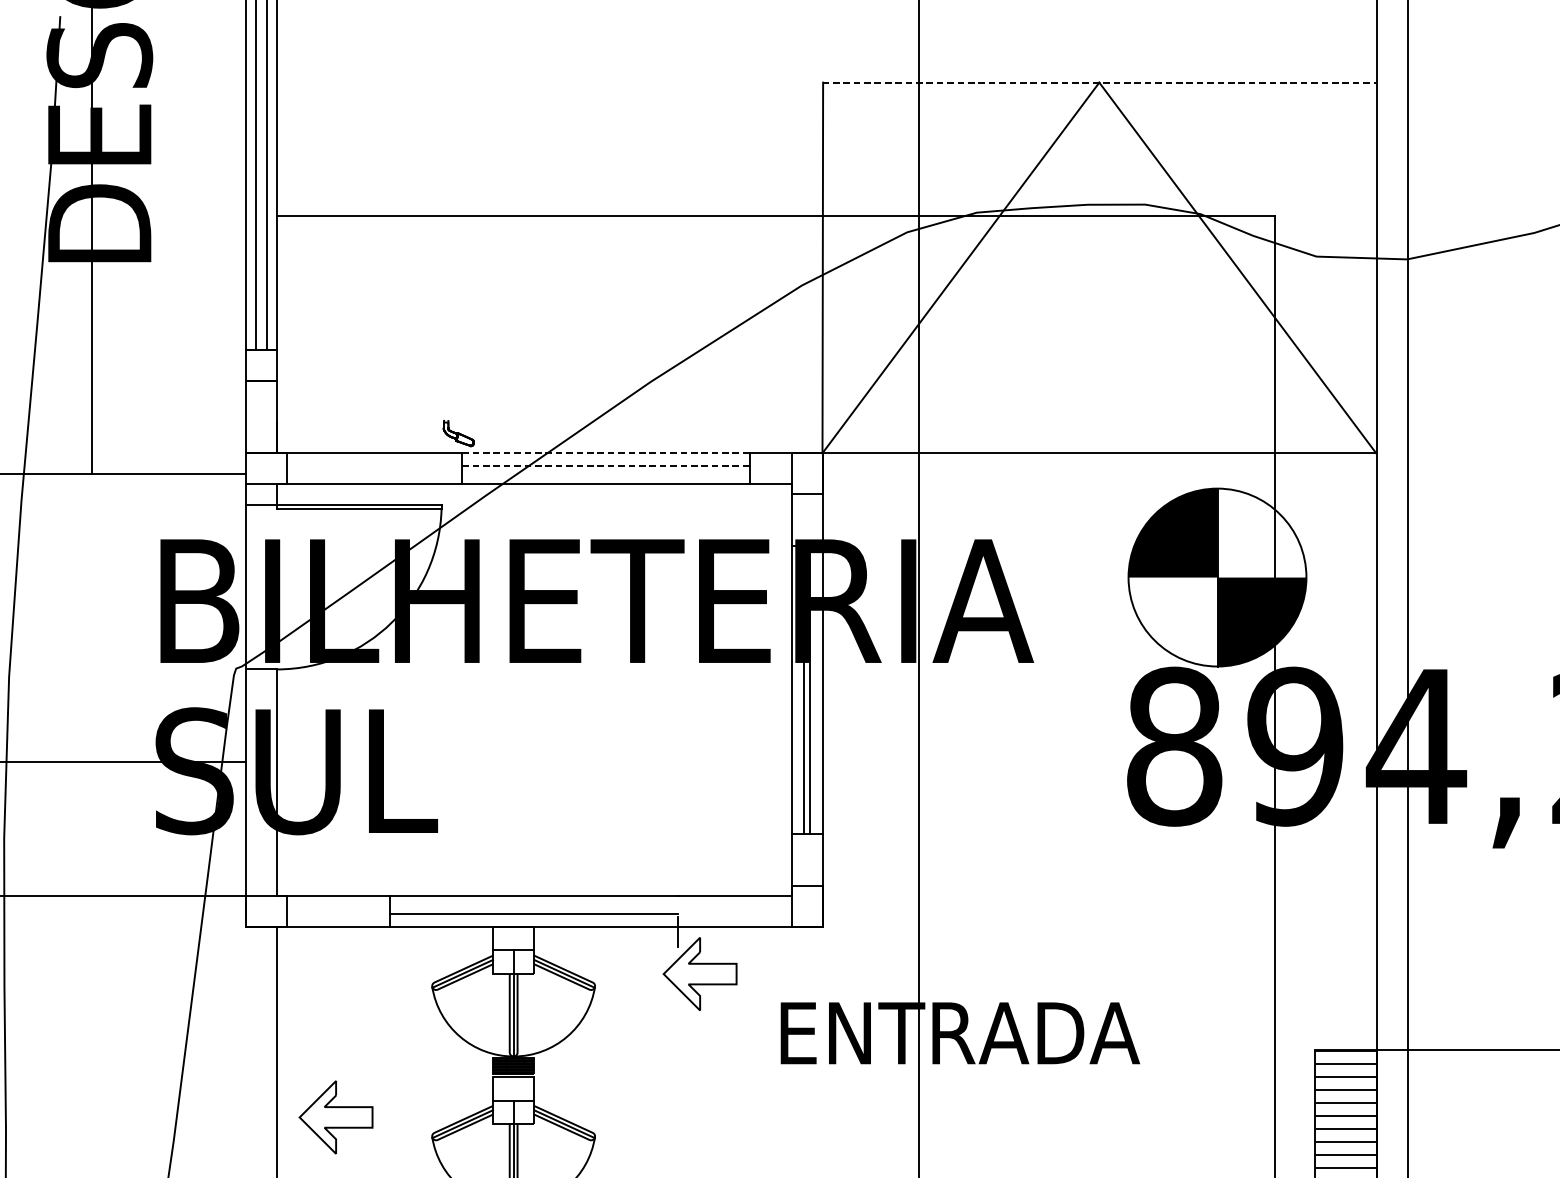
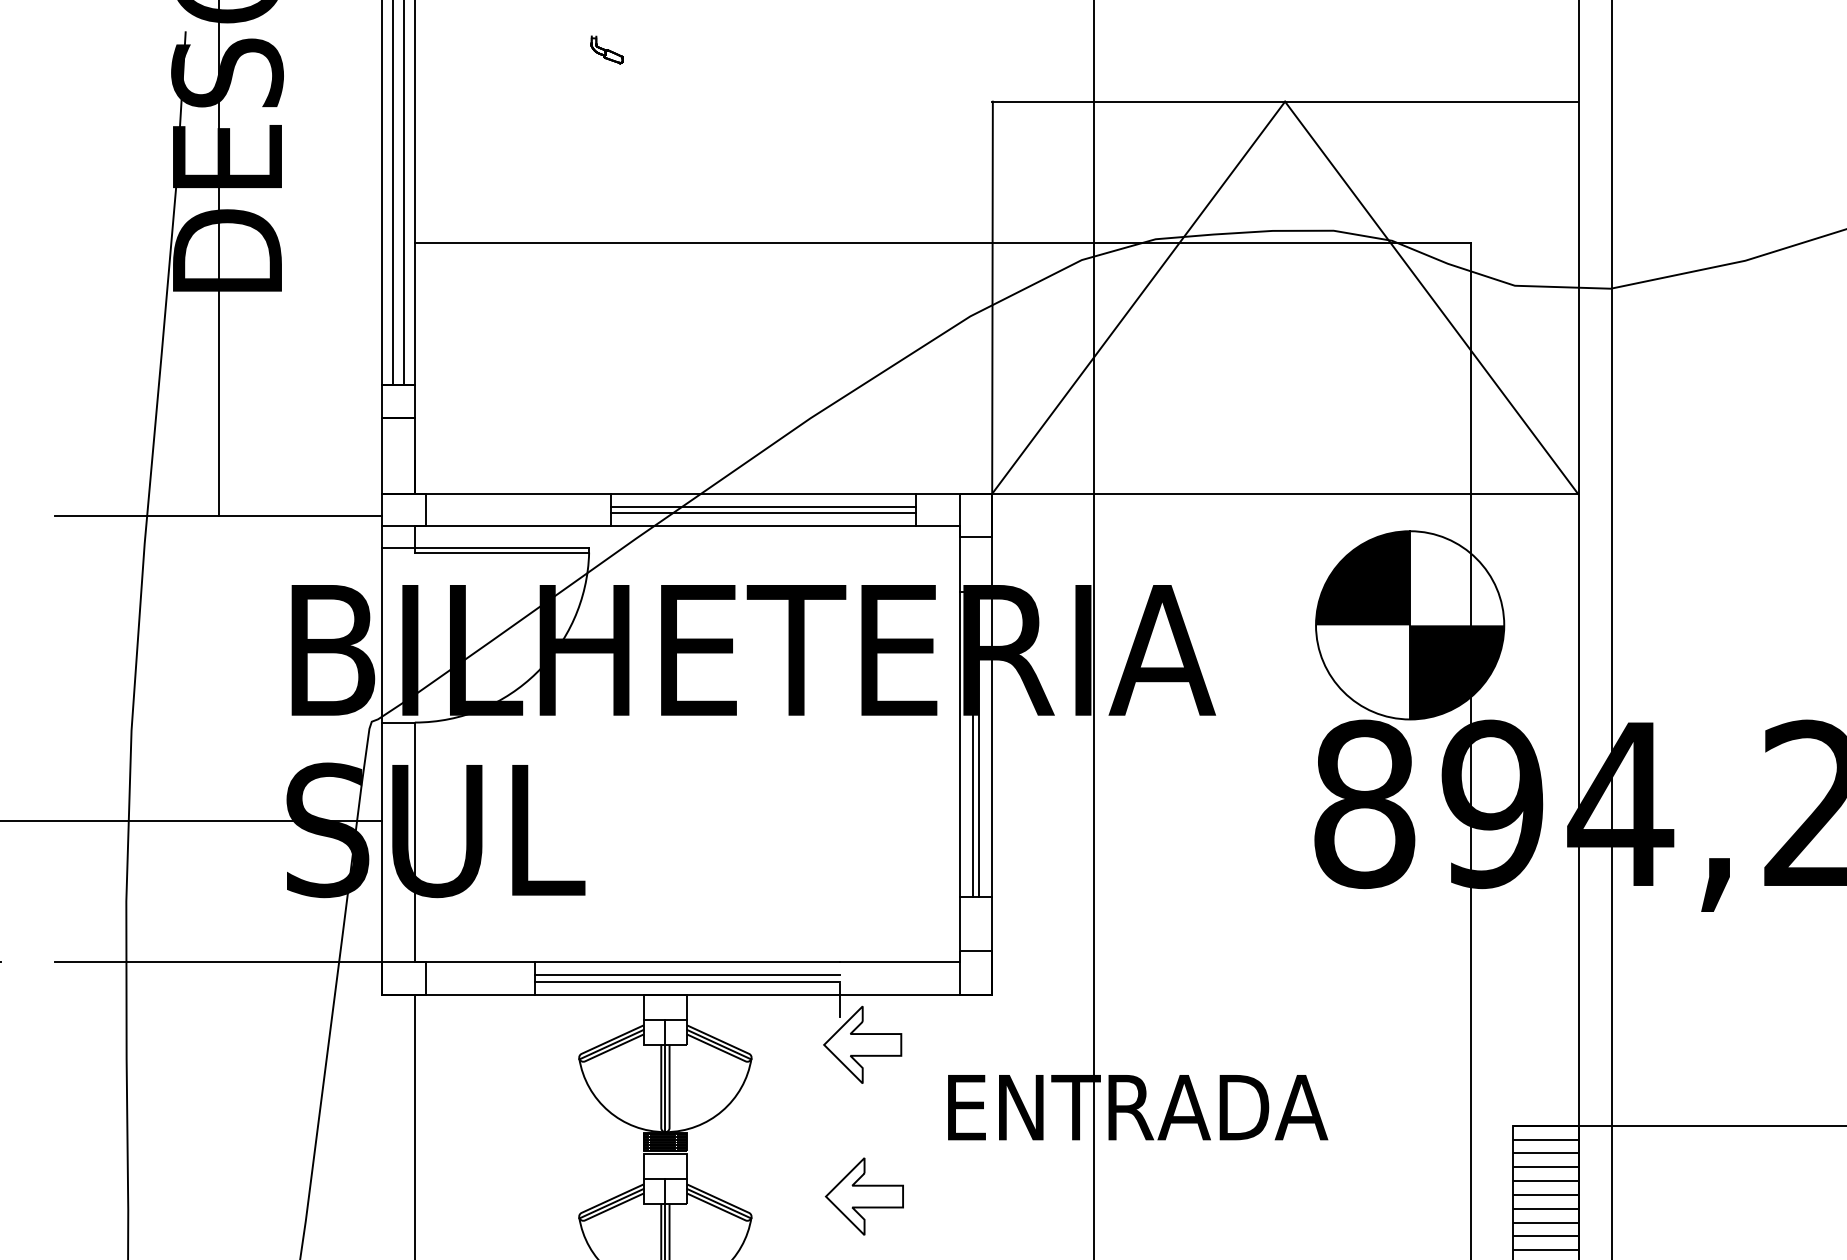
line: (1099, 82) -> (1285, 101), dashed -> solid
part: (457, 433) -> (606, 49), moved
line: (606, 452) -> (763, 493), dashed -> solid
line: (606, 465) -> (763, 506), dashed -> solid
line: (605, 471) -> (762, 513), added
line: (533, 908) -> (686, 975), added
part: (335, 1117) -> (863, 1196), moved

